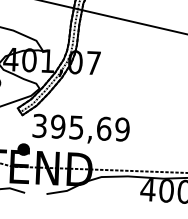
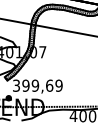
text: (76, 127) -> (35, 85), 395,69 -> 399,69

